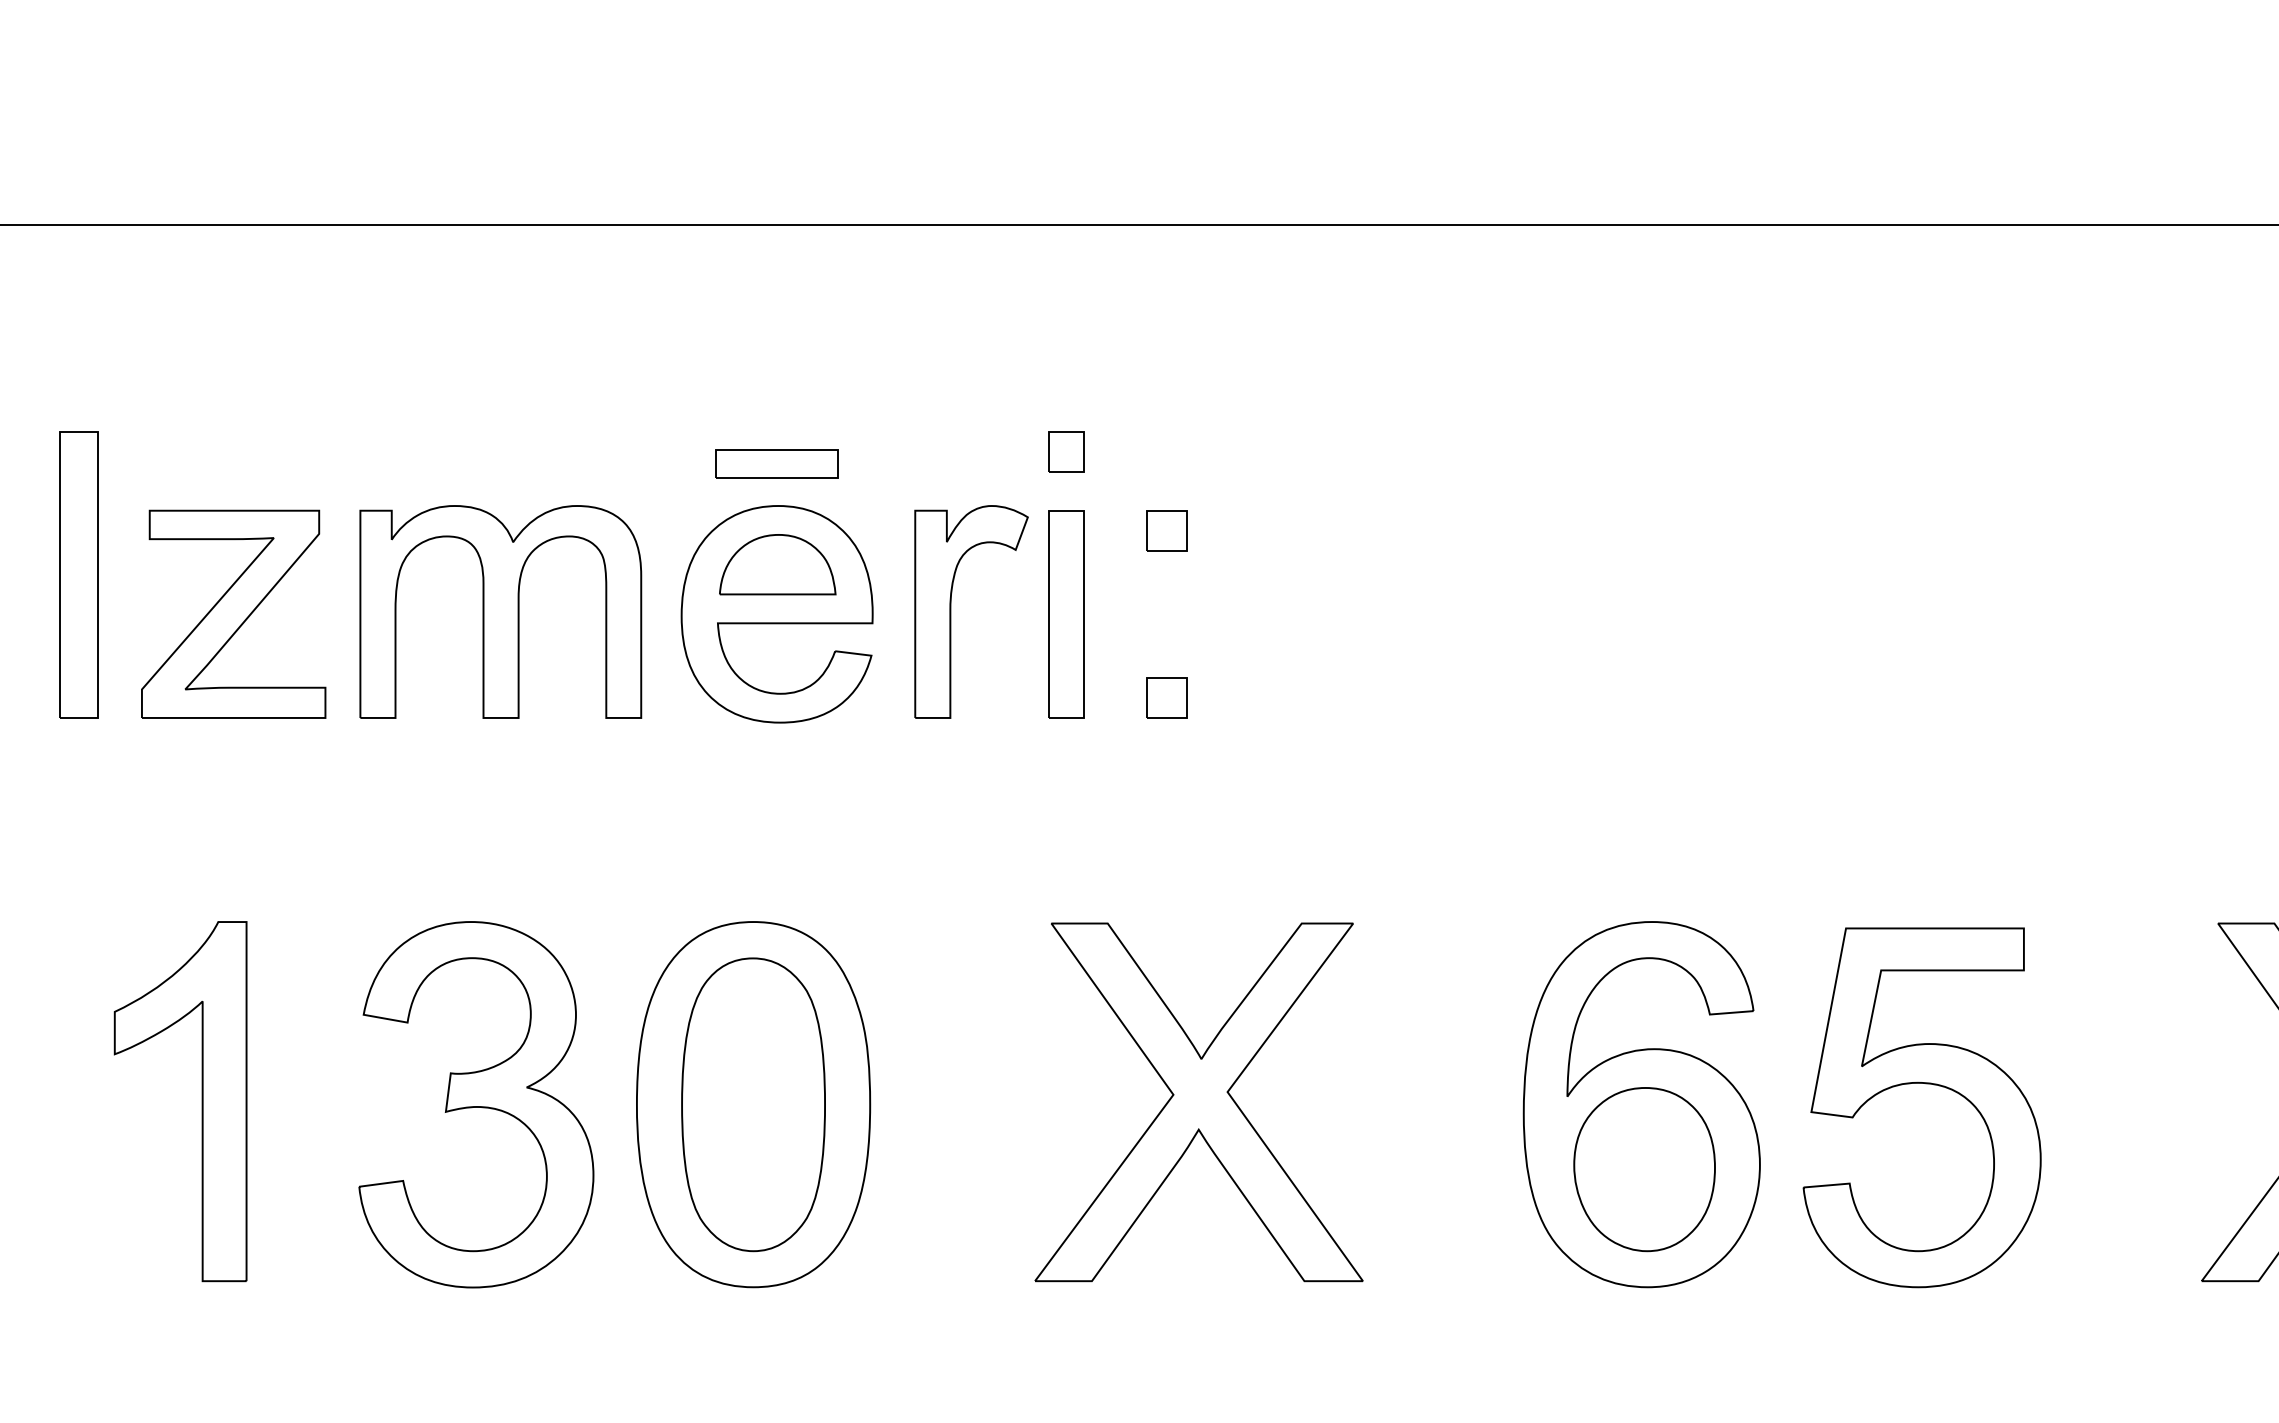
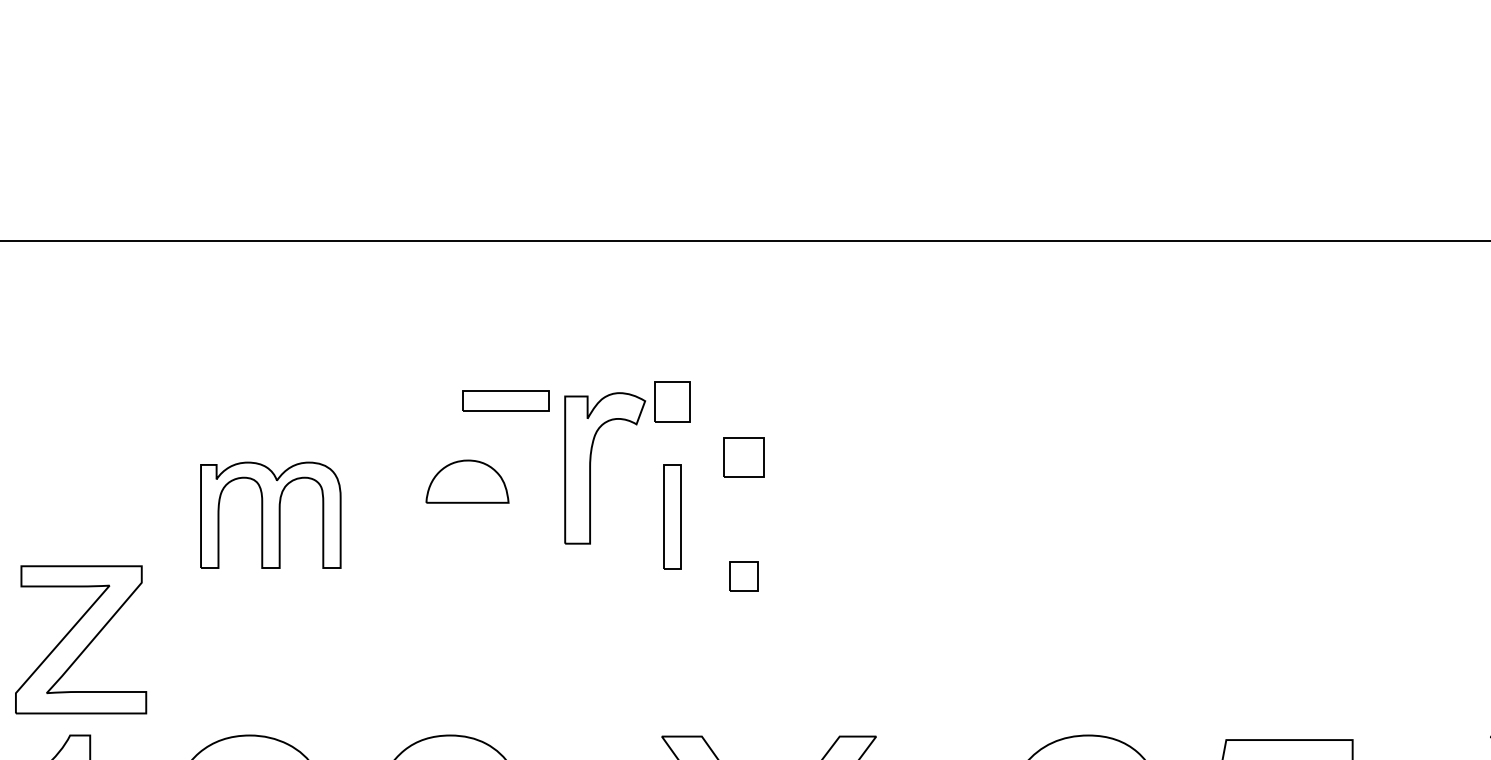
part: (1066, 451) -> (672, 401), size x1.4
part: (776, 463) -> (505, 400), moved
part: (1166, 530) -> (743, 457), size x1.4
part: (500, 611) -> (270, 514), size x0.7
part: (951, 611) -> (590, 468), moved
part: (233, 613) -> (80, 639), moved
part: (776, 614) -> (466, 517), removed
part: (1066, 614) -> (672, 517), size x0.7

